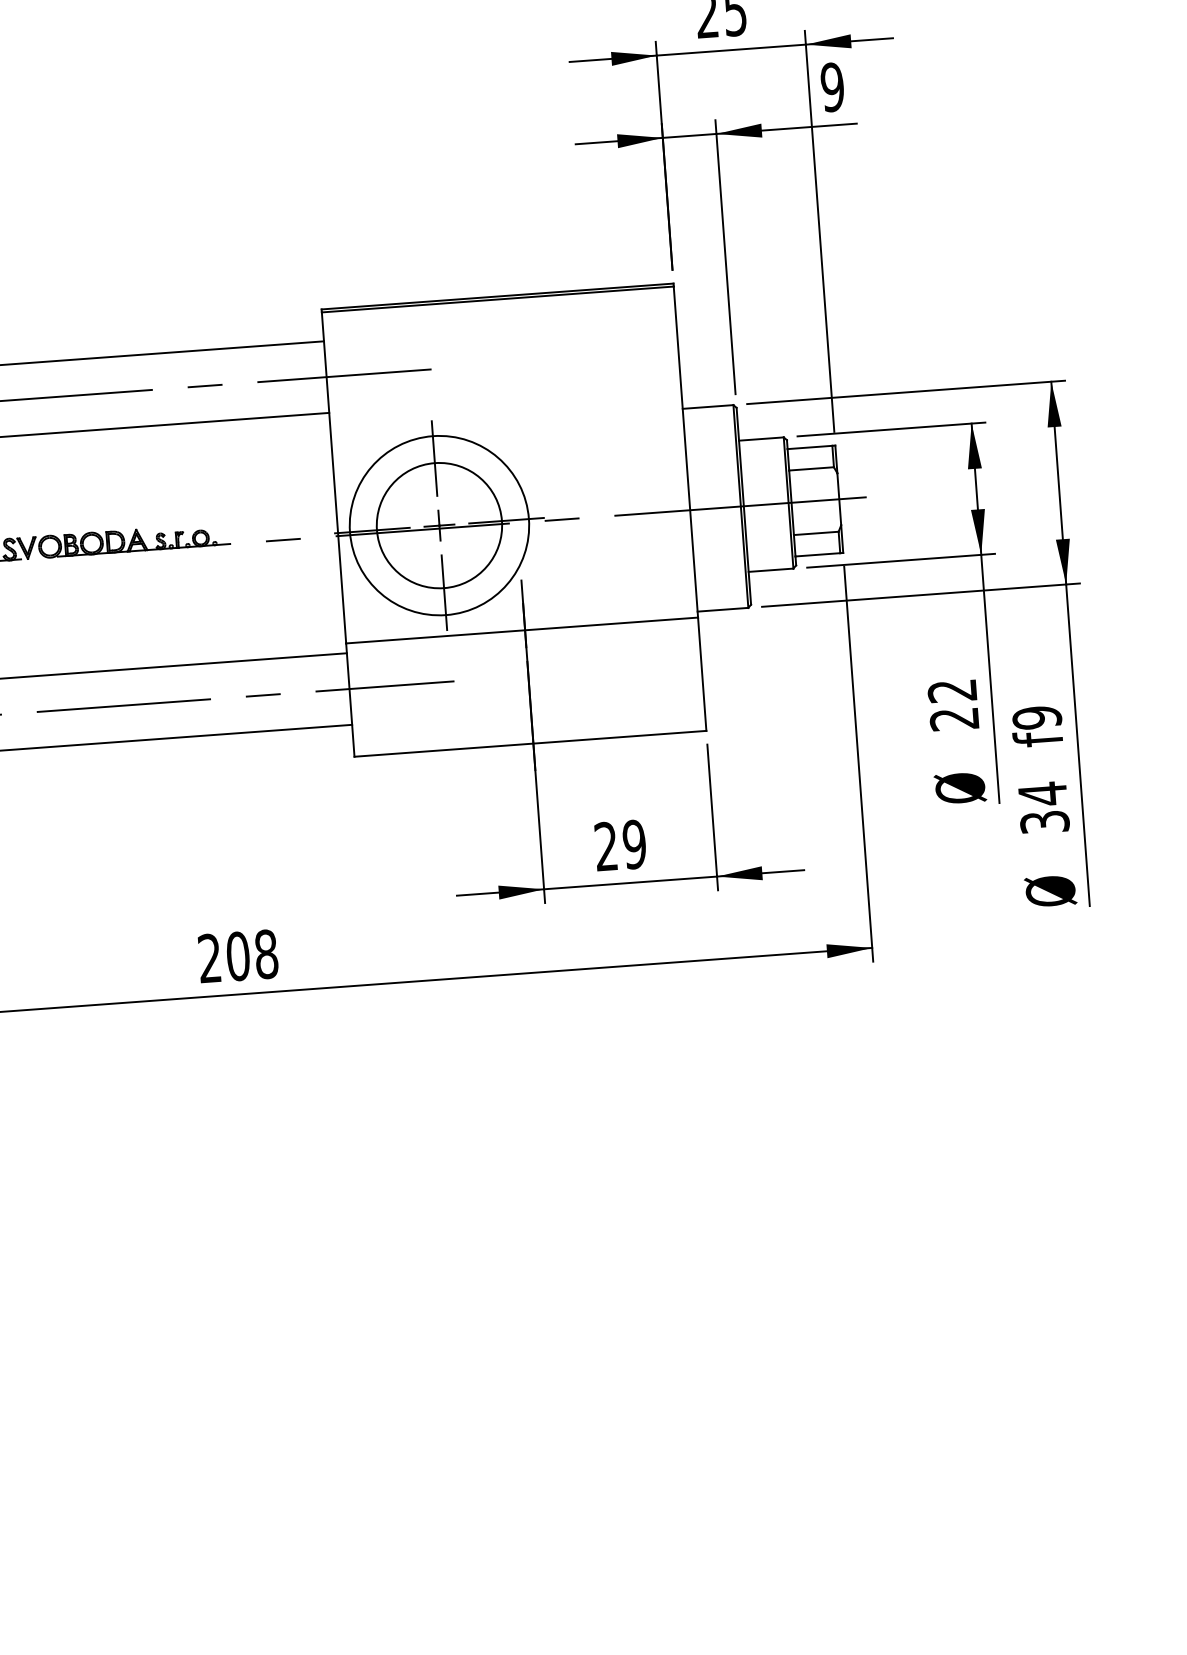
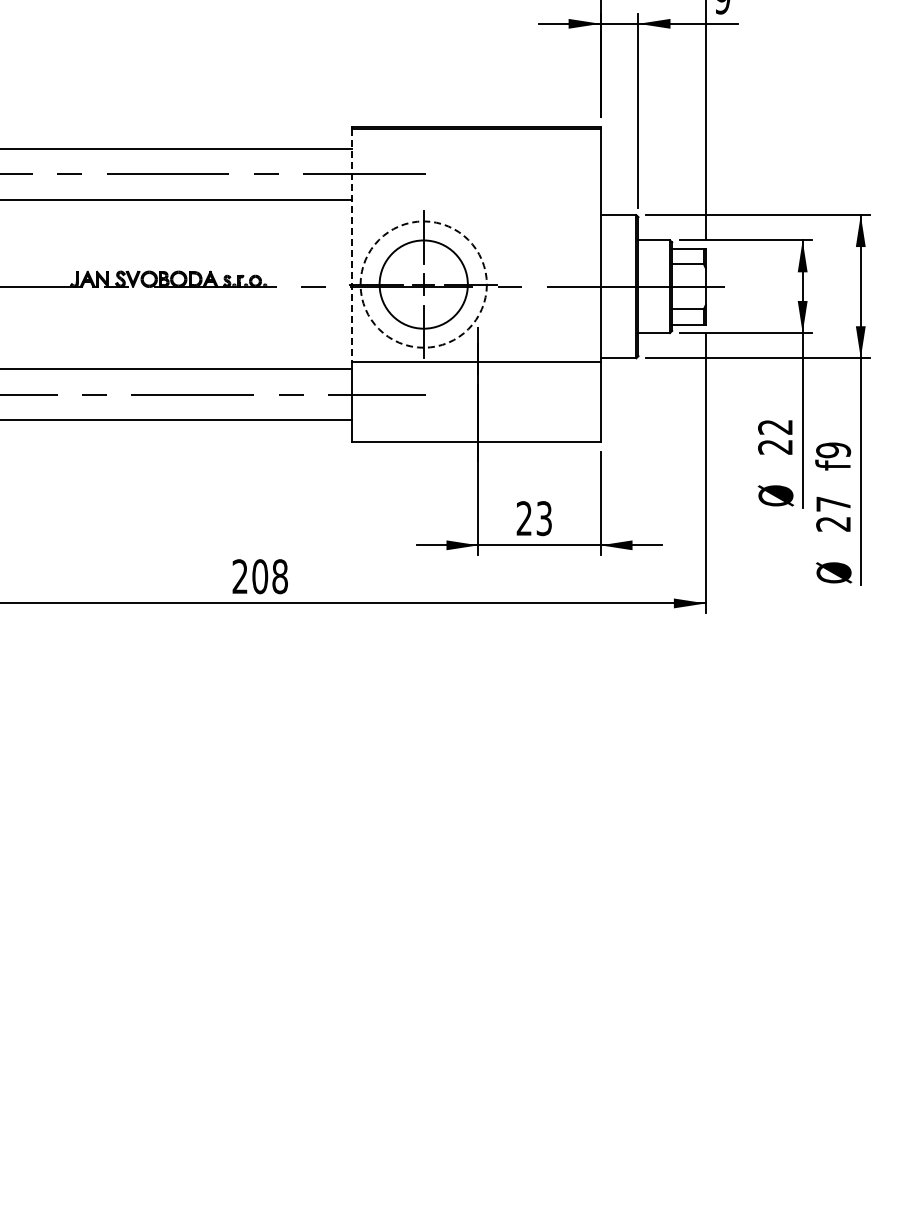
line: (334, 477) -> (352, 245), solid -> dashed
circle: (439, 525) -> (423, 284), solid -> dashed
text: (1043, 807) -> (833, 513), 34 -> 27
text: (634, 844) -> (544, 518), 29 -> 23

